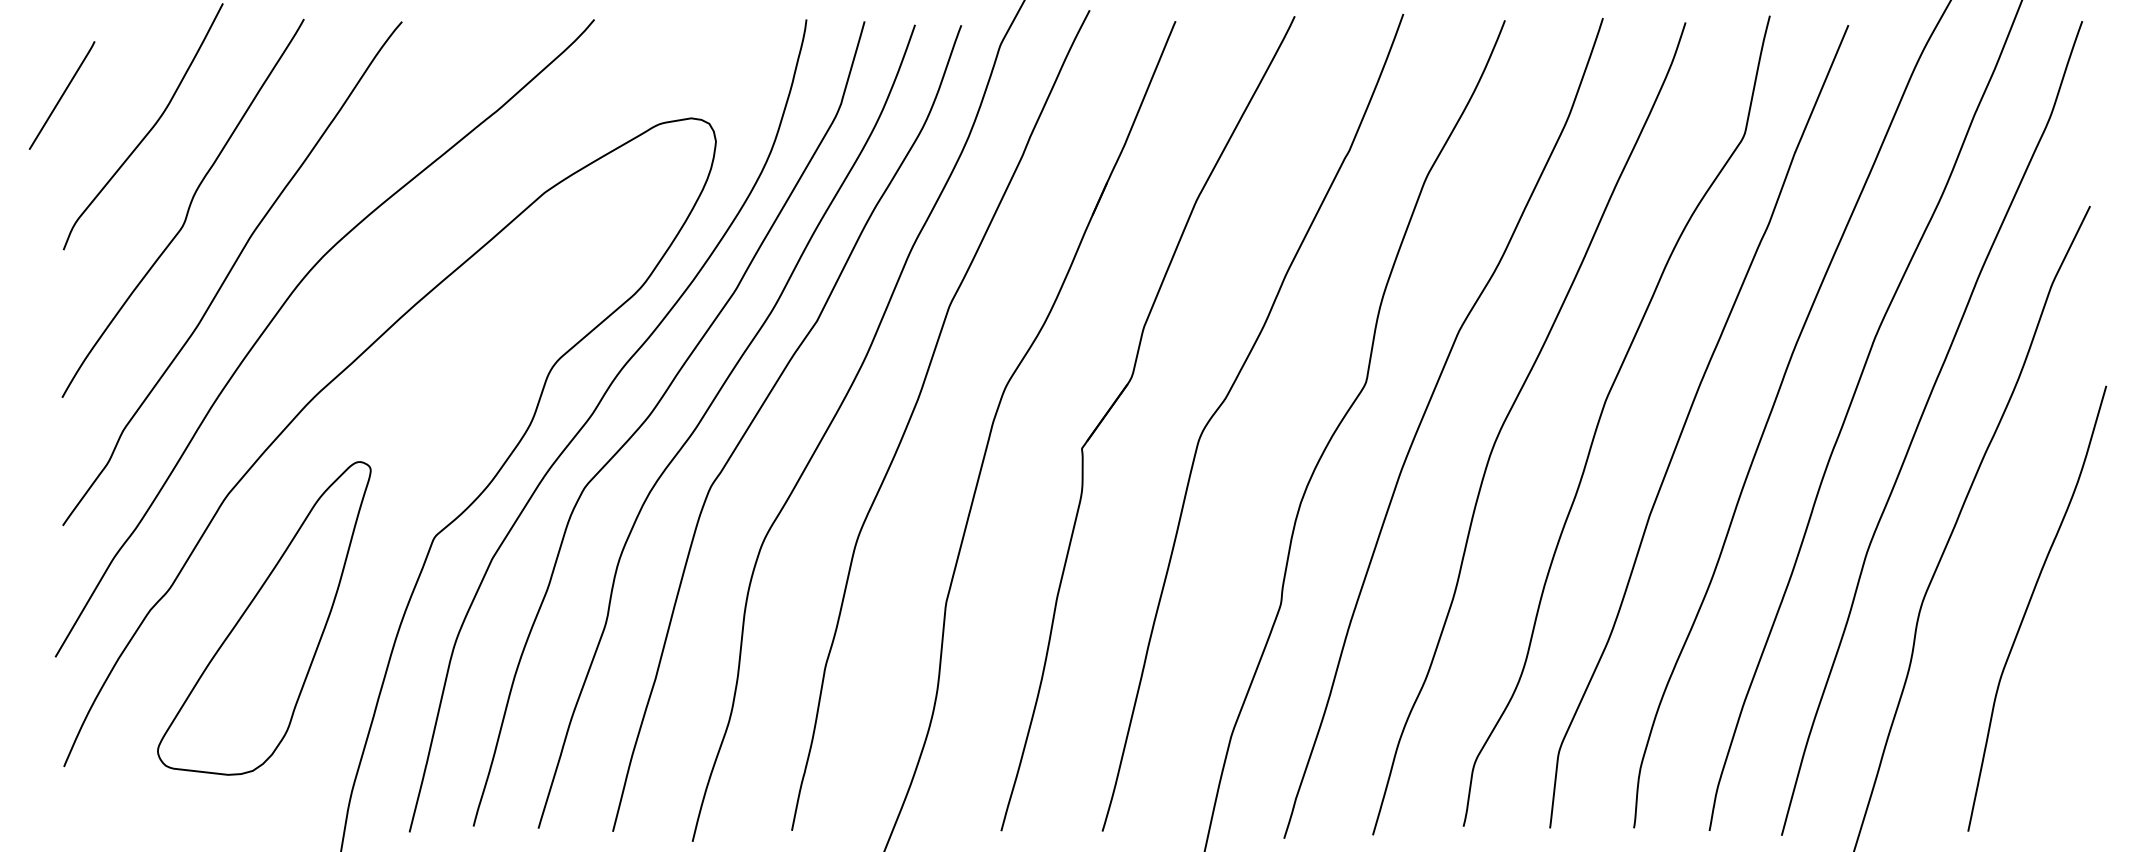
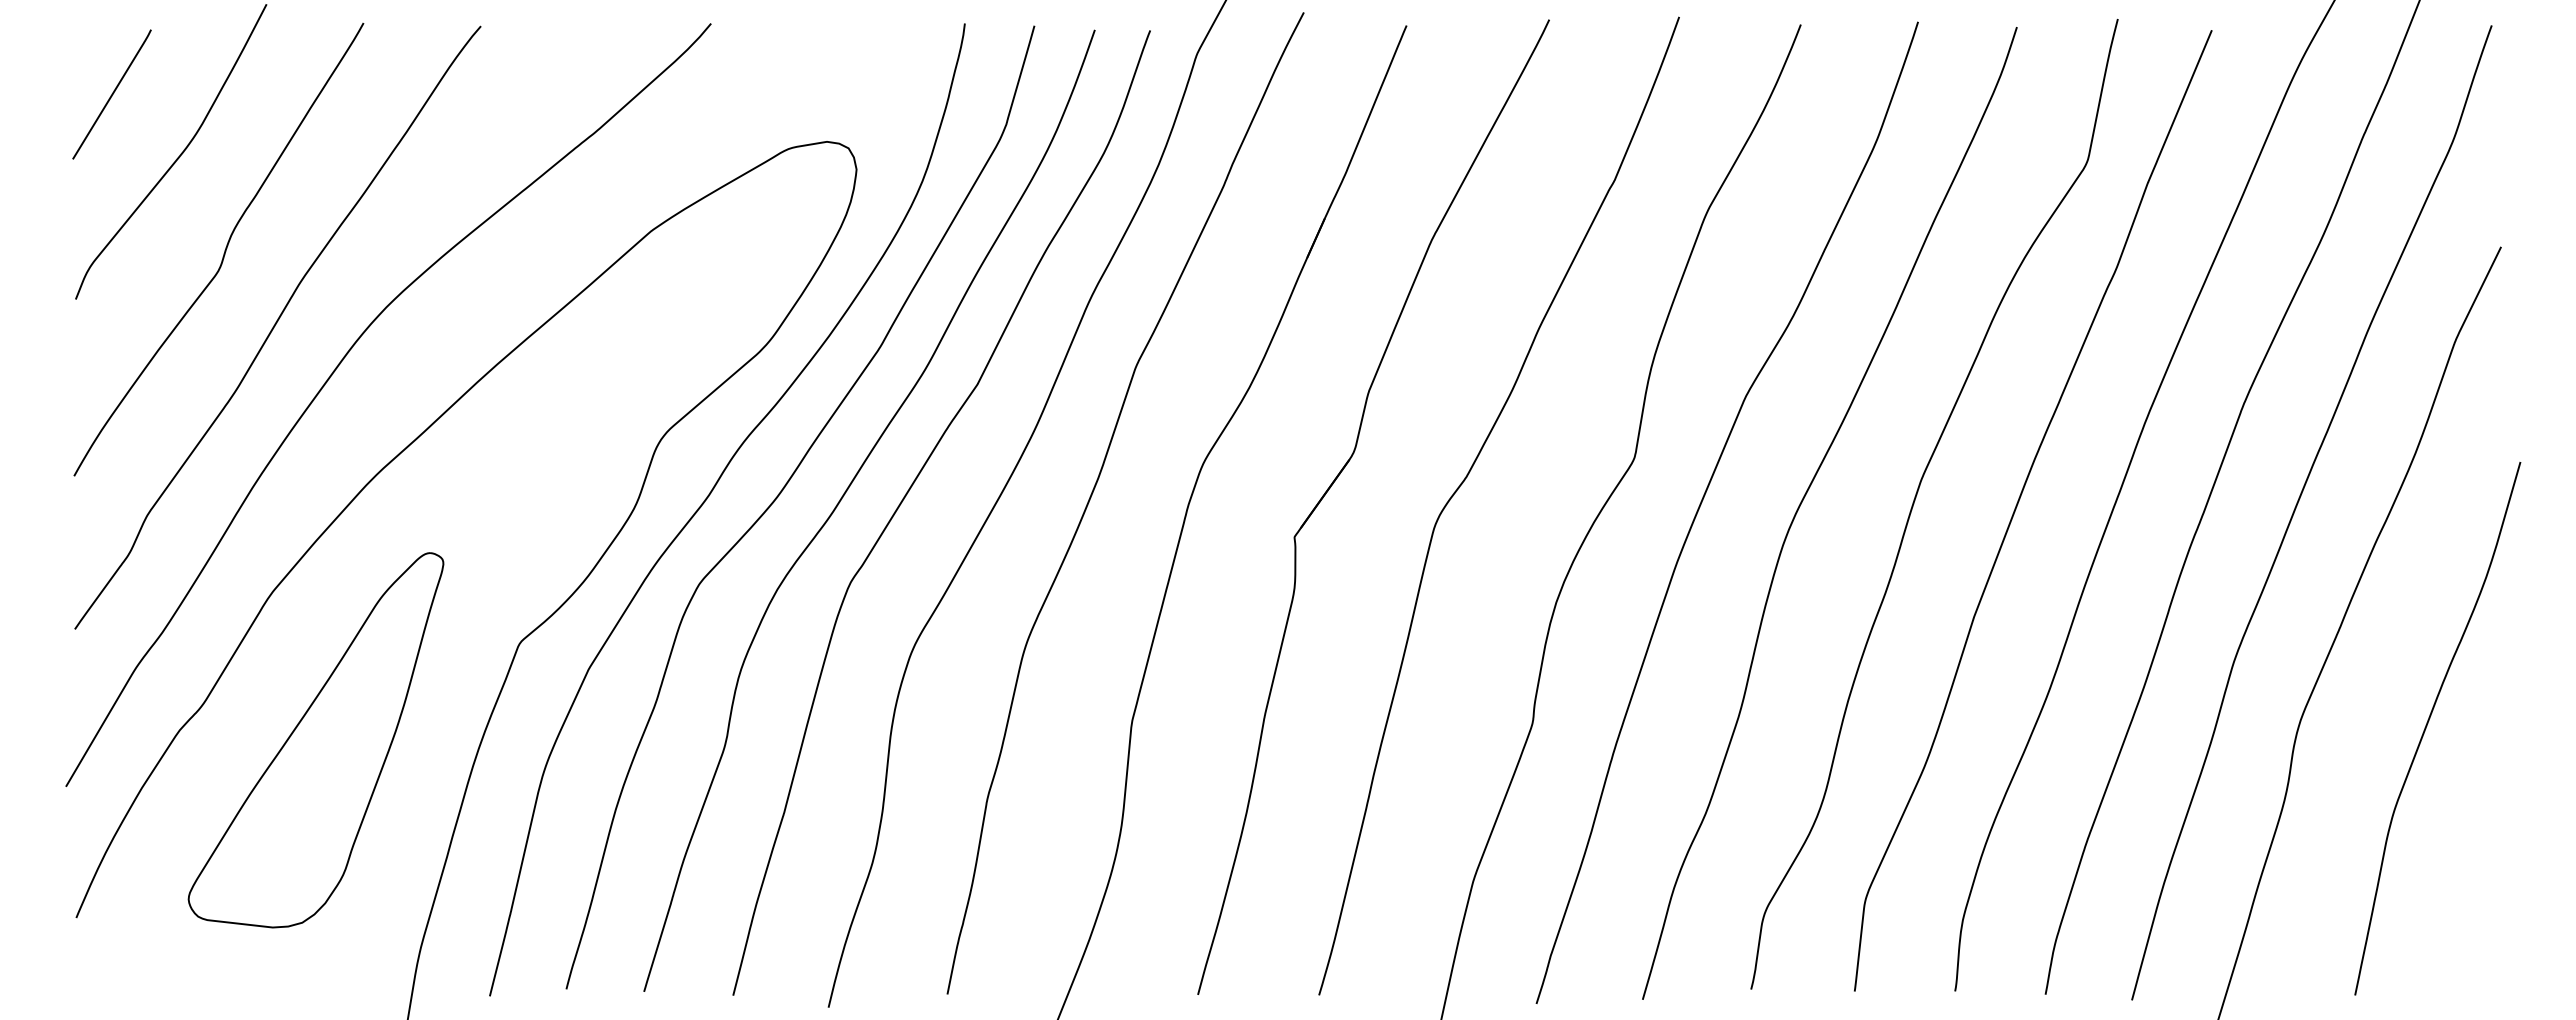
line: (61, 95) -> (111, 94), moved

